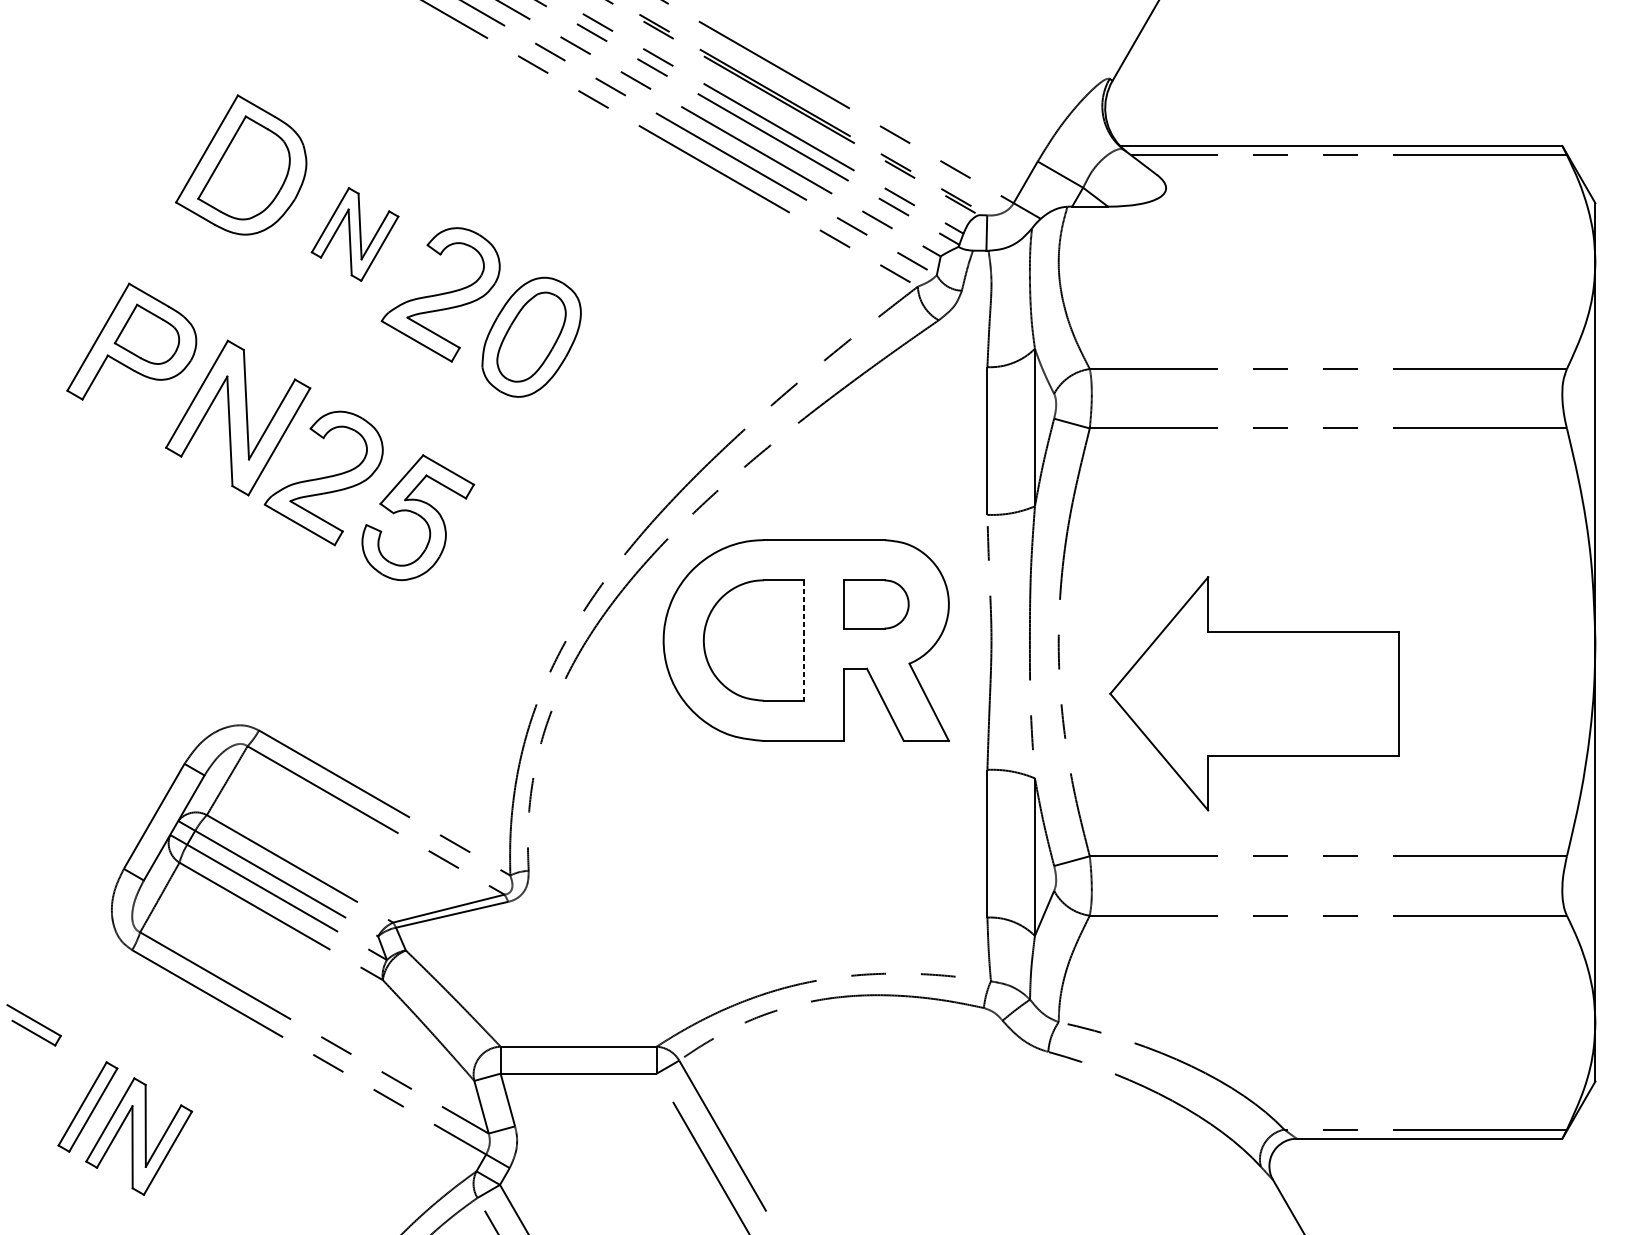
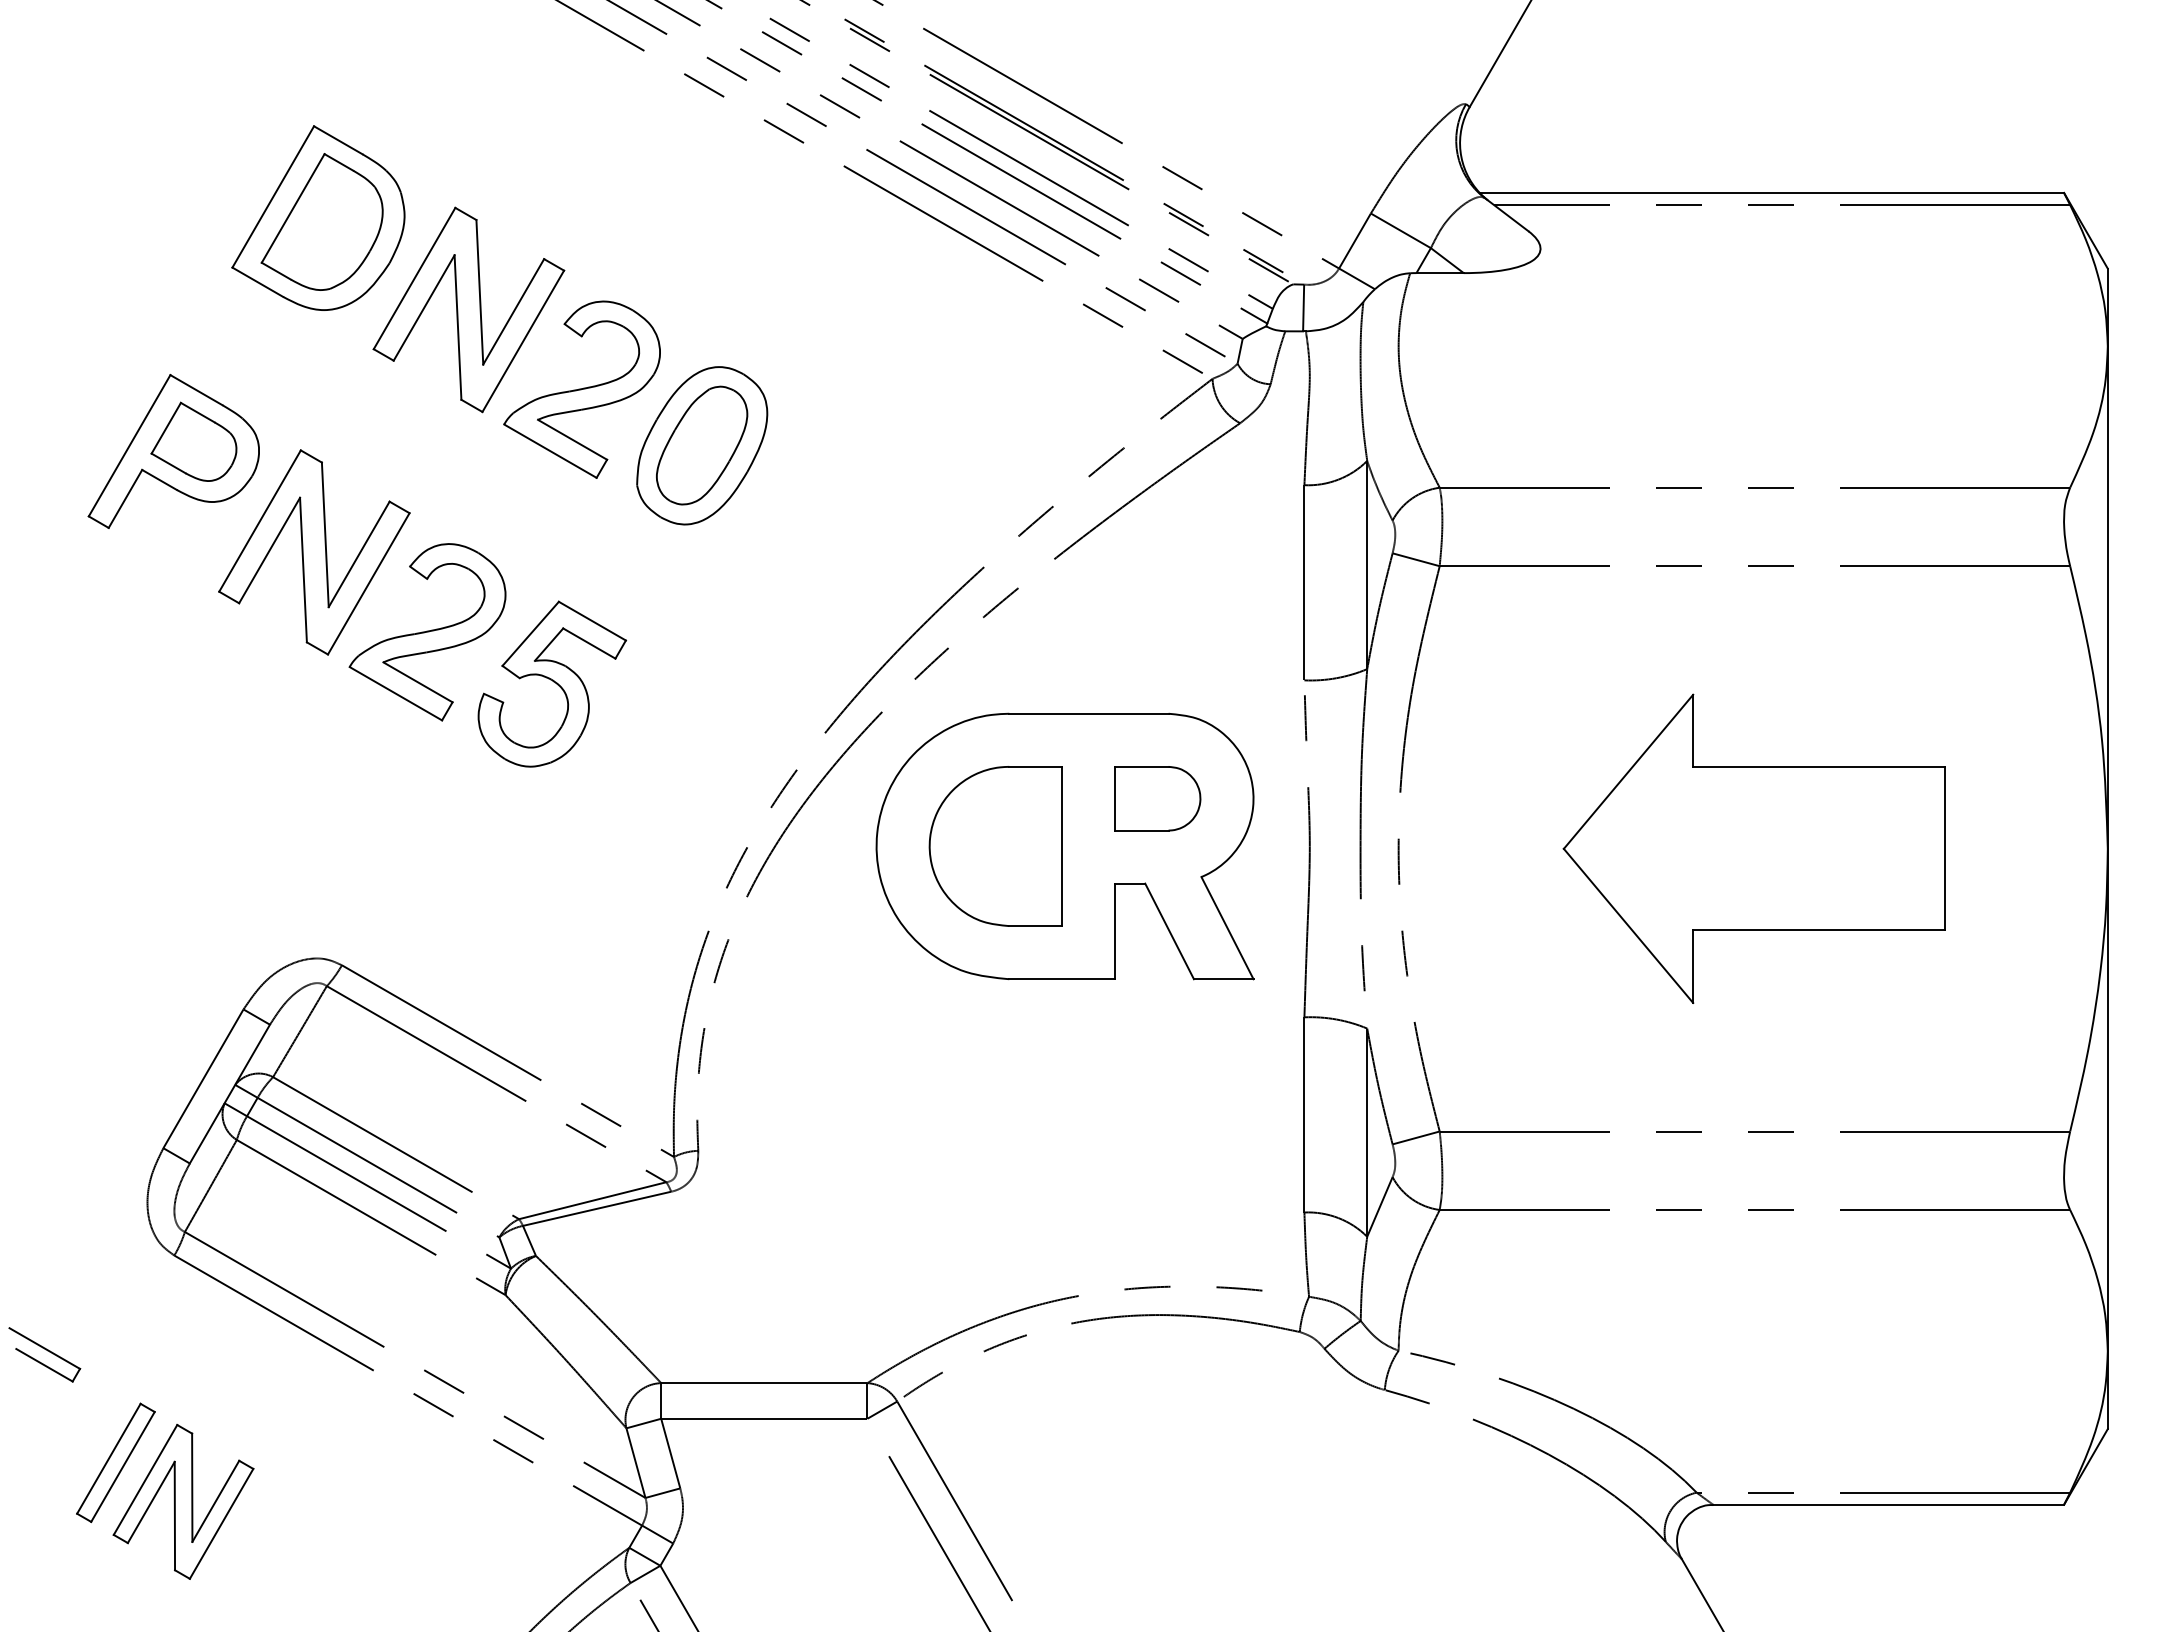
part: (354, 234) -> (468, 309), size x1.67
line: (804, 640) -> (1062, 846), dashed -> solid
part: (1253, 693) -> (1753, 848), moved

